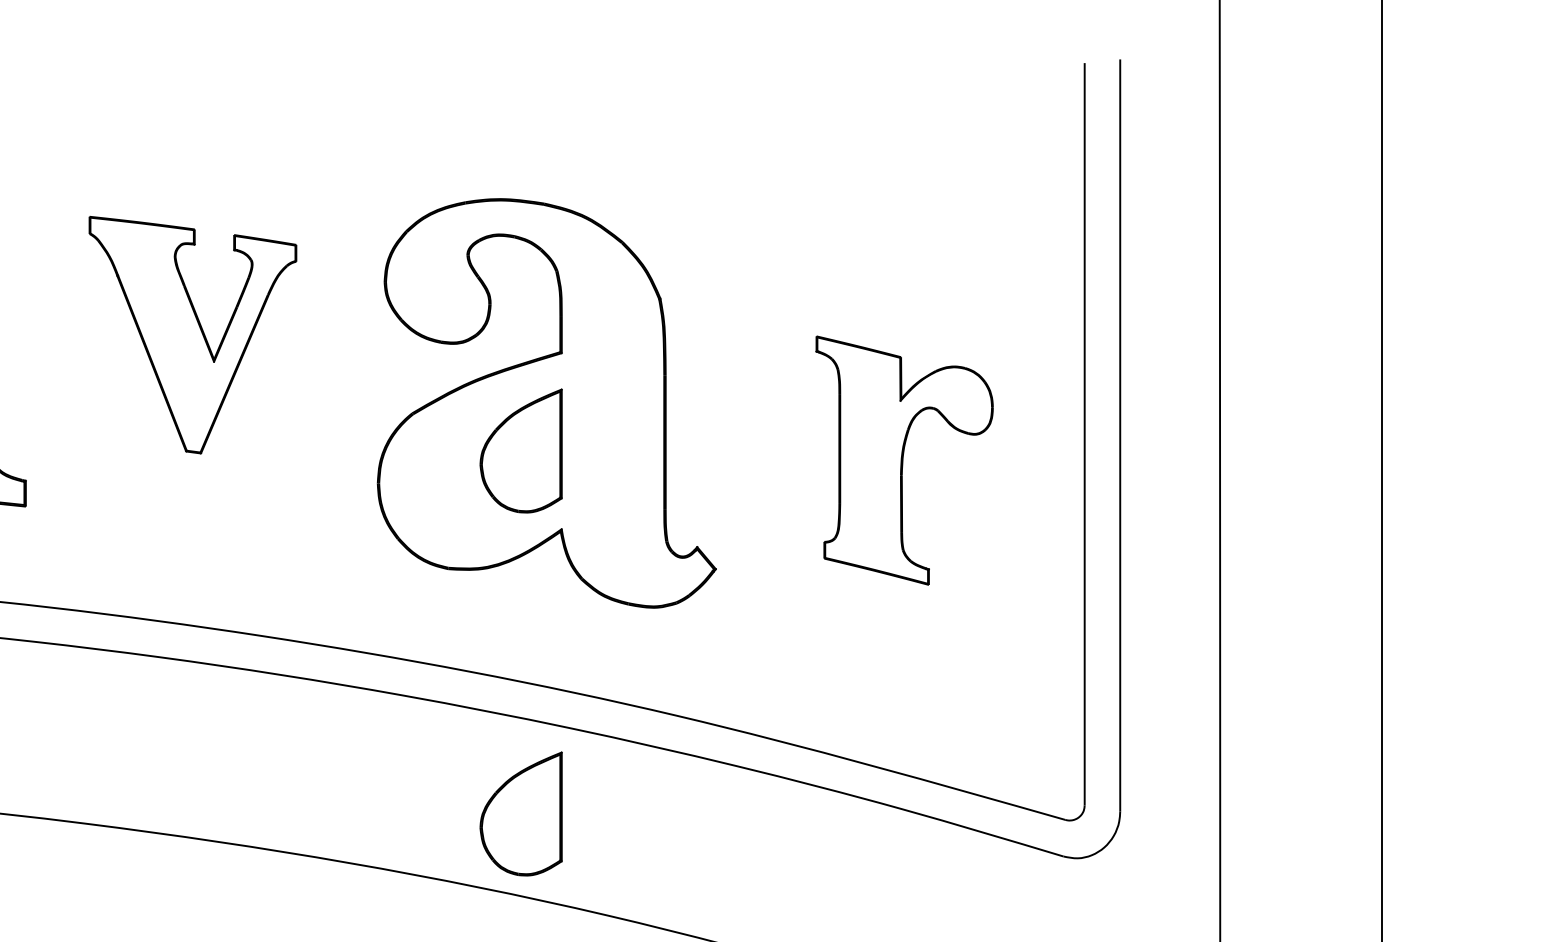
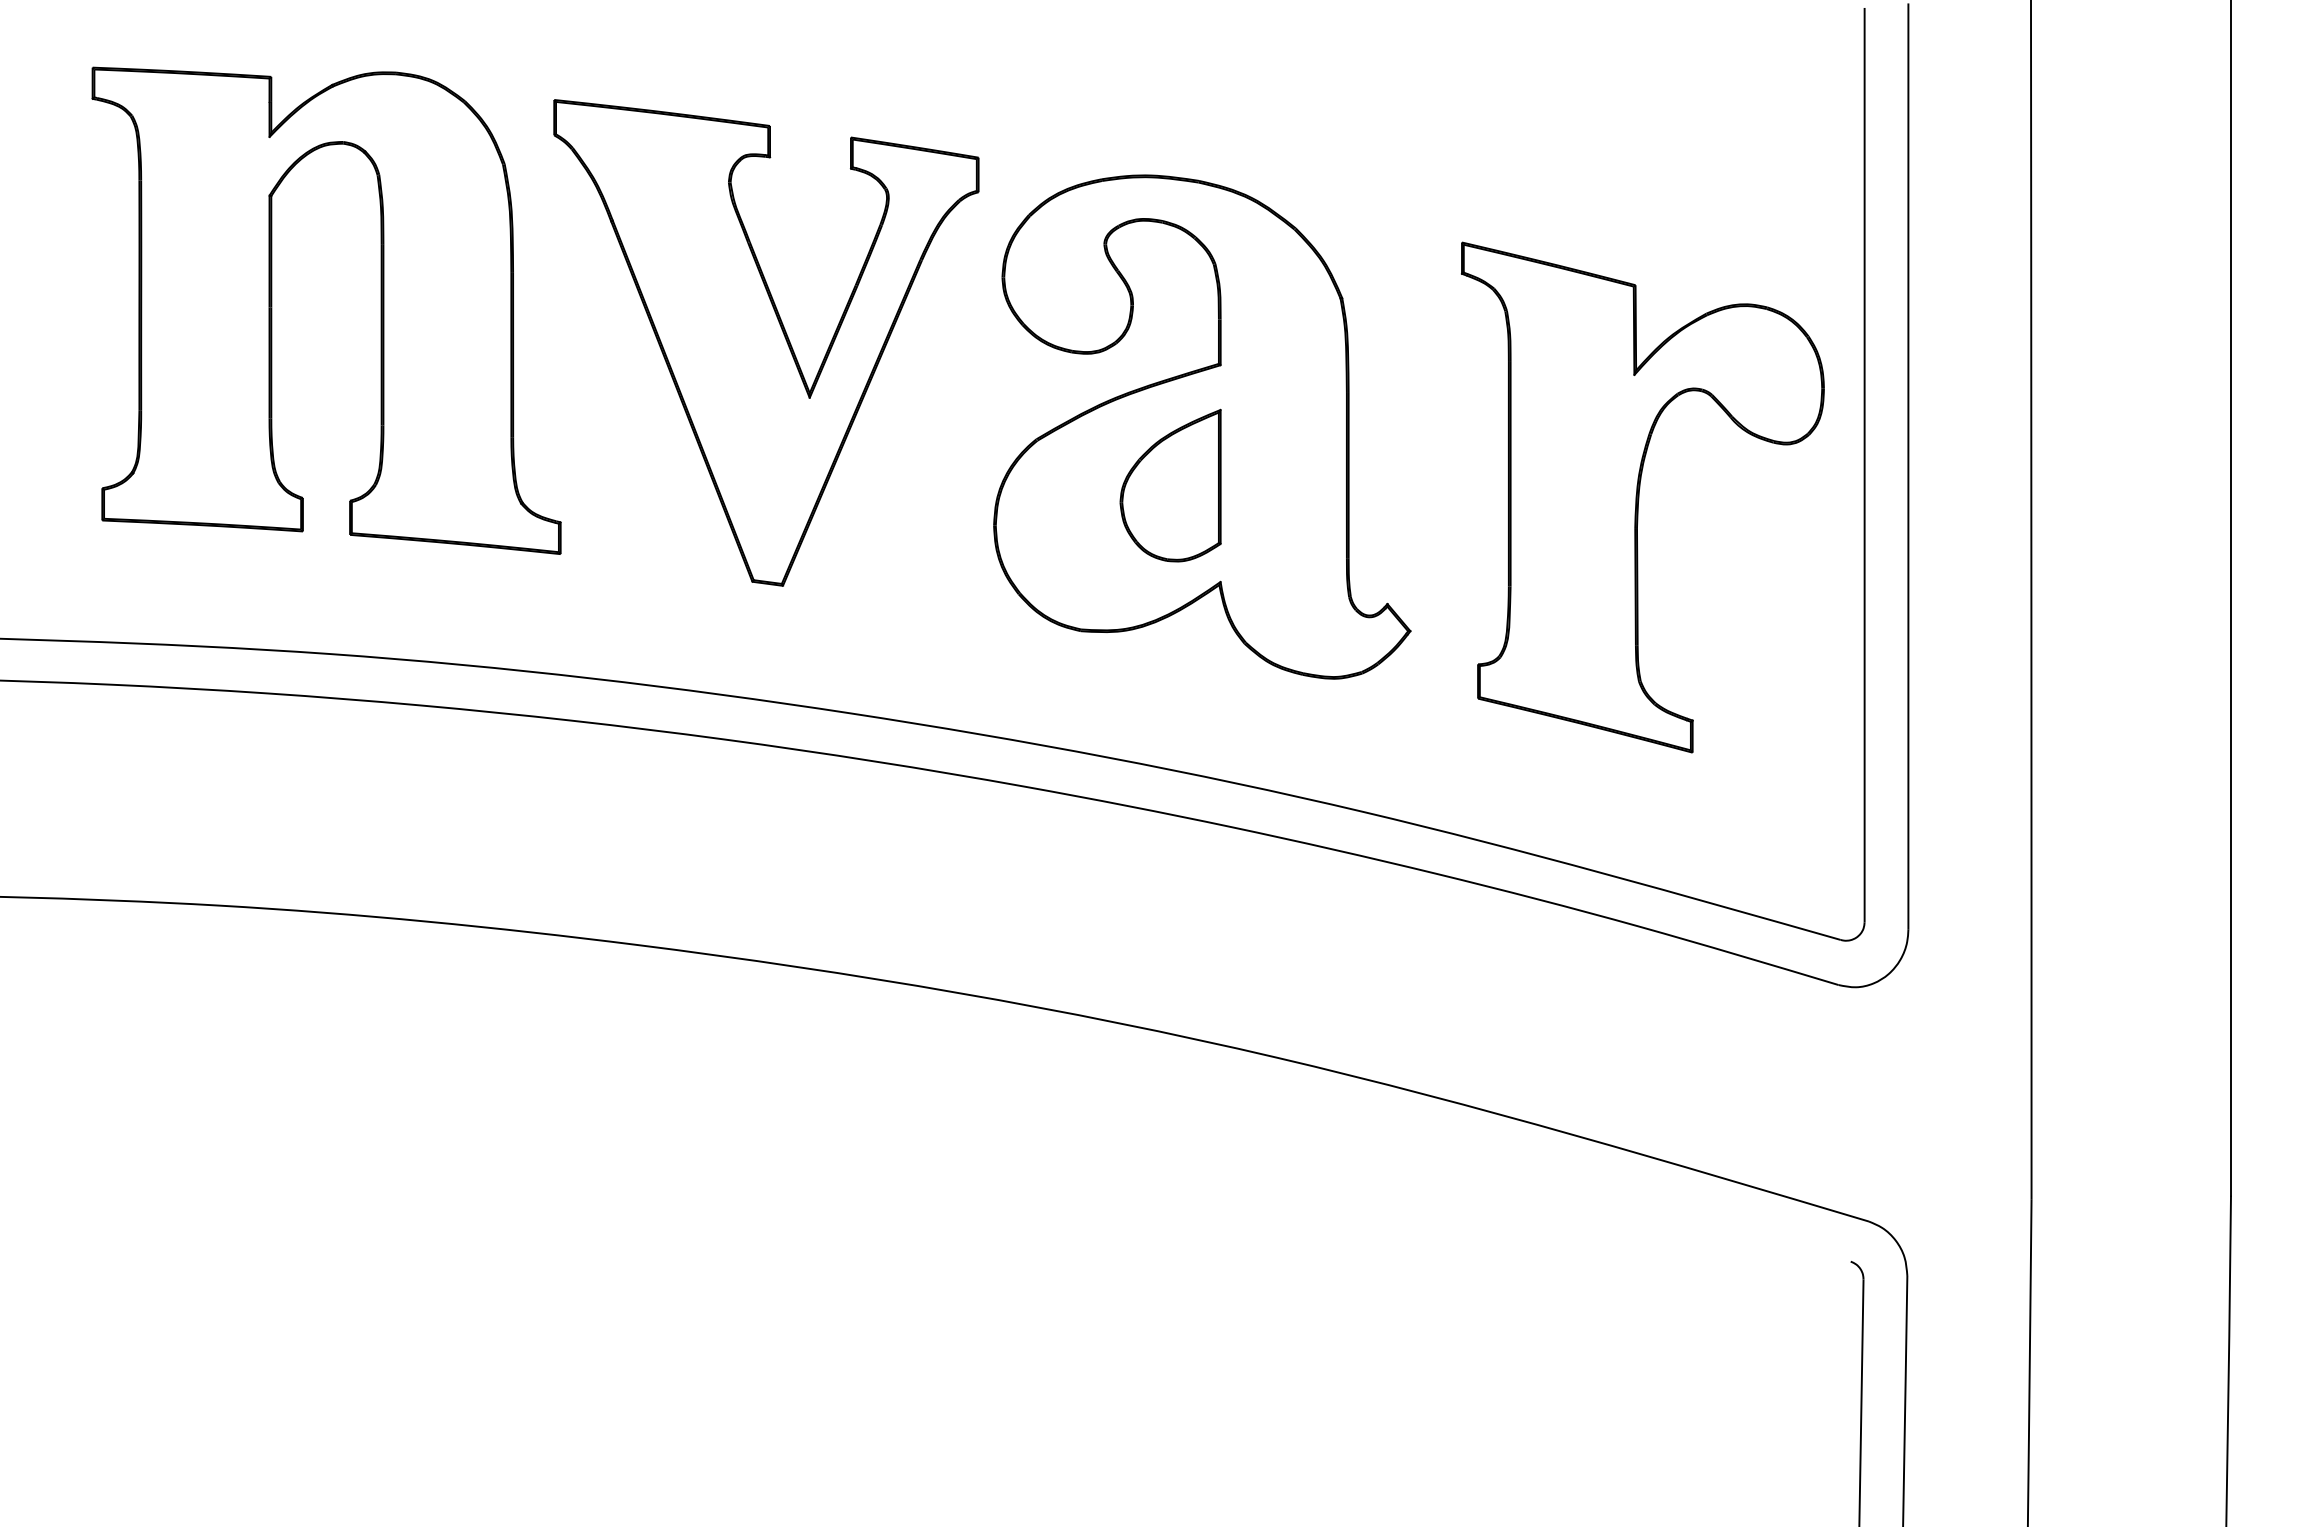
part: (193, 334) -> (766, 342), size x1.67
part: (904, 460) -> (1642, 497), size x1.67
part: (521, 813) -> (1170, 932), removed

